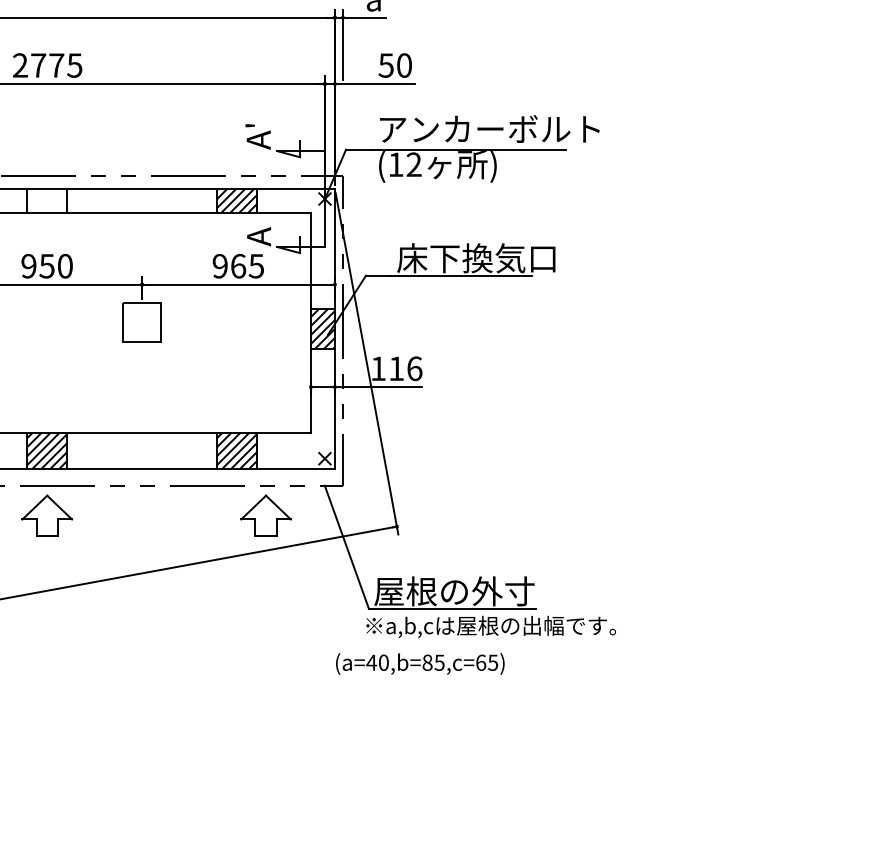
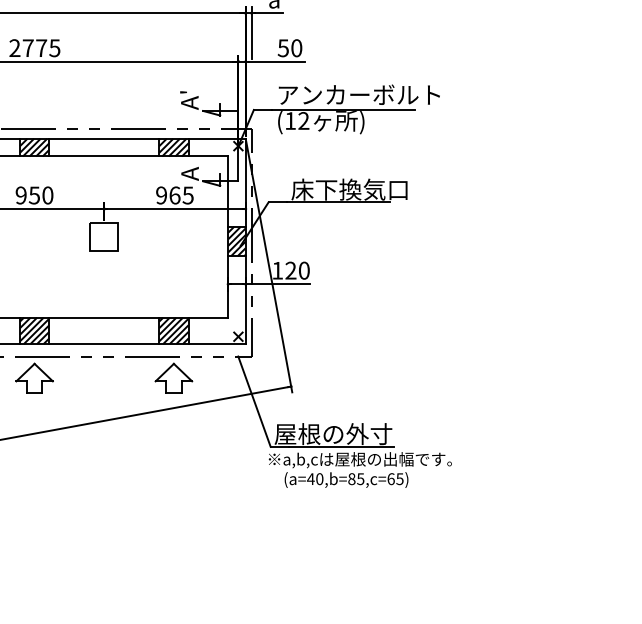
hatch: (47, 201) -> (34, 147), added
text: (405, 368) -> (297, 270), 116 -> 120
part: (265, 515) -> (173, 378), moved
text: (420, 663) -> (346, 479), moved

